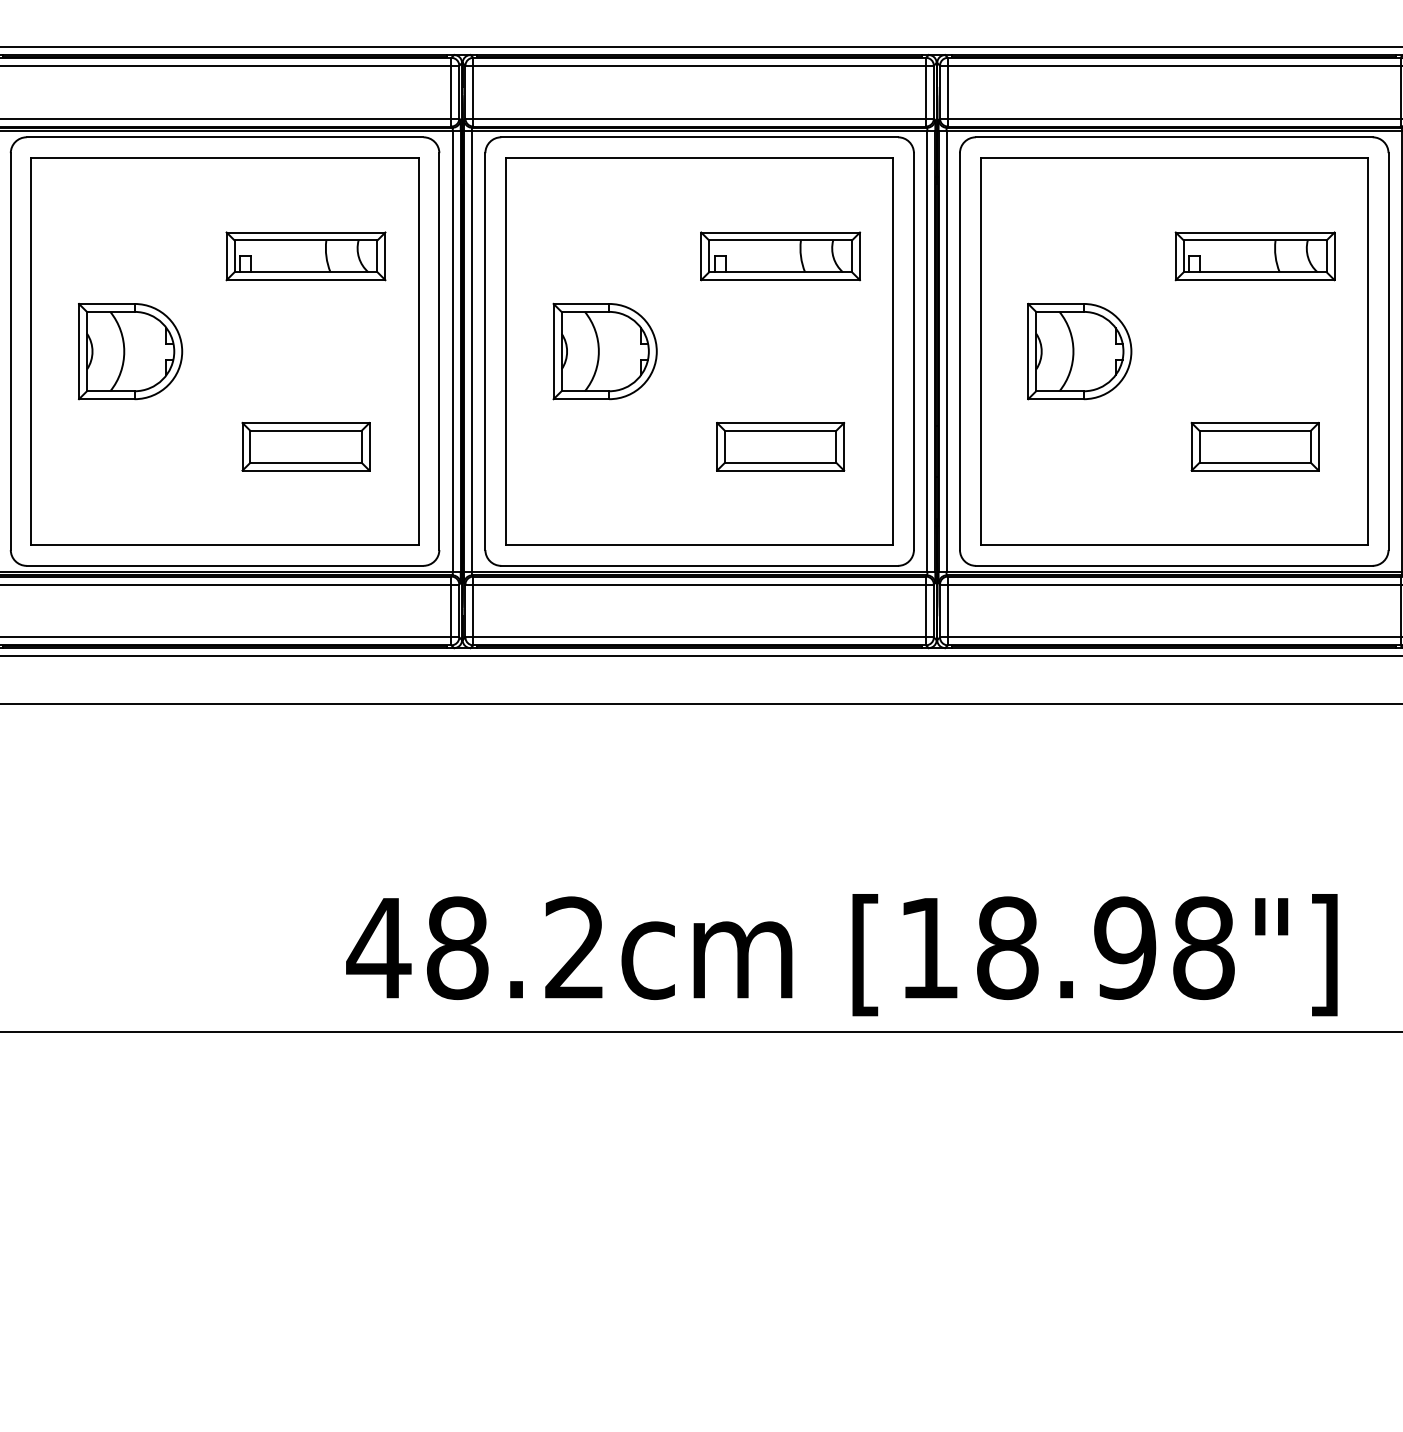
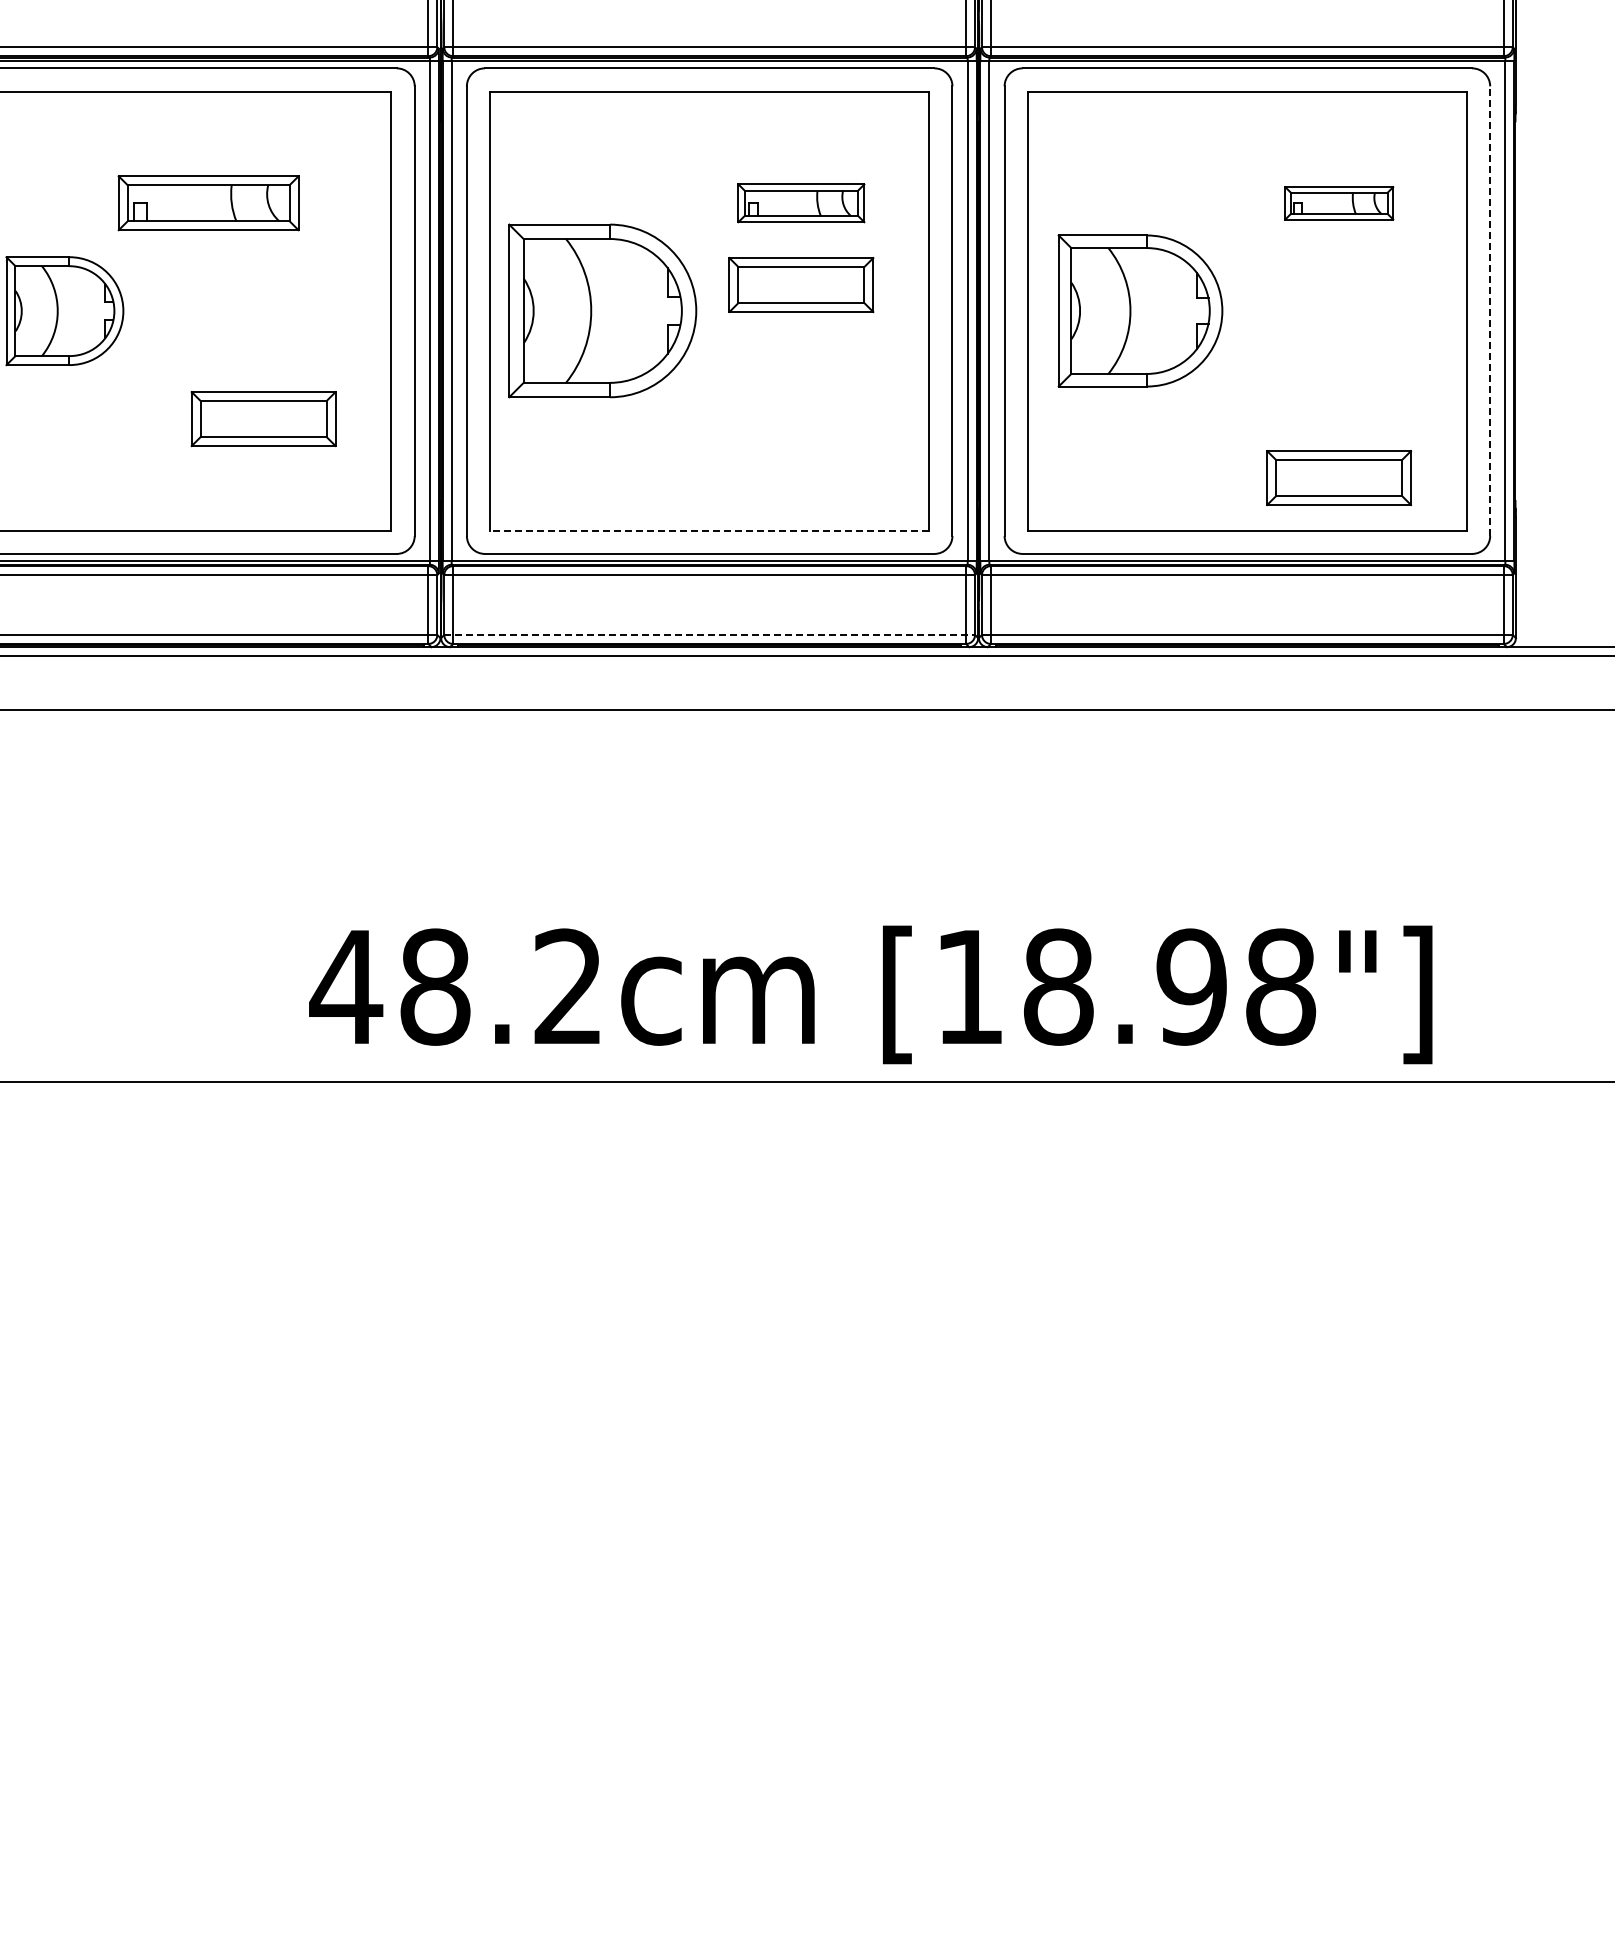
part: (305, 256) -> (208, 203), moved
part: (780, 256) -> (801, 203), size x0.7
part: (1255, 256) -> (1339, 203), size x0.6
part: (605, 351) -> (602, 311), size x1.6
part: (1079, 351) -> (1139, 311), size x1.4
line: (1388, 351) -> (1490, 311), solid -> dashed
part: (780, 447) -> (801, 285), moved
part: (1254, 447) -> (1338, 478), moved
line: (699, 545) -> (709, 530), solid -> dashed
line: (700, 637) -> (710, 635), solid -> dashed

